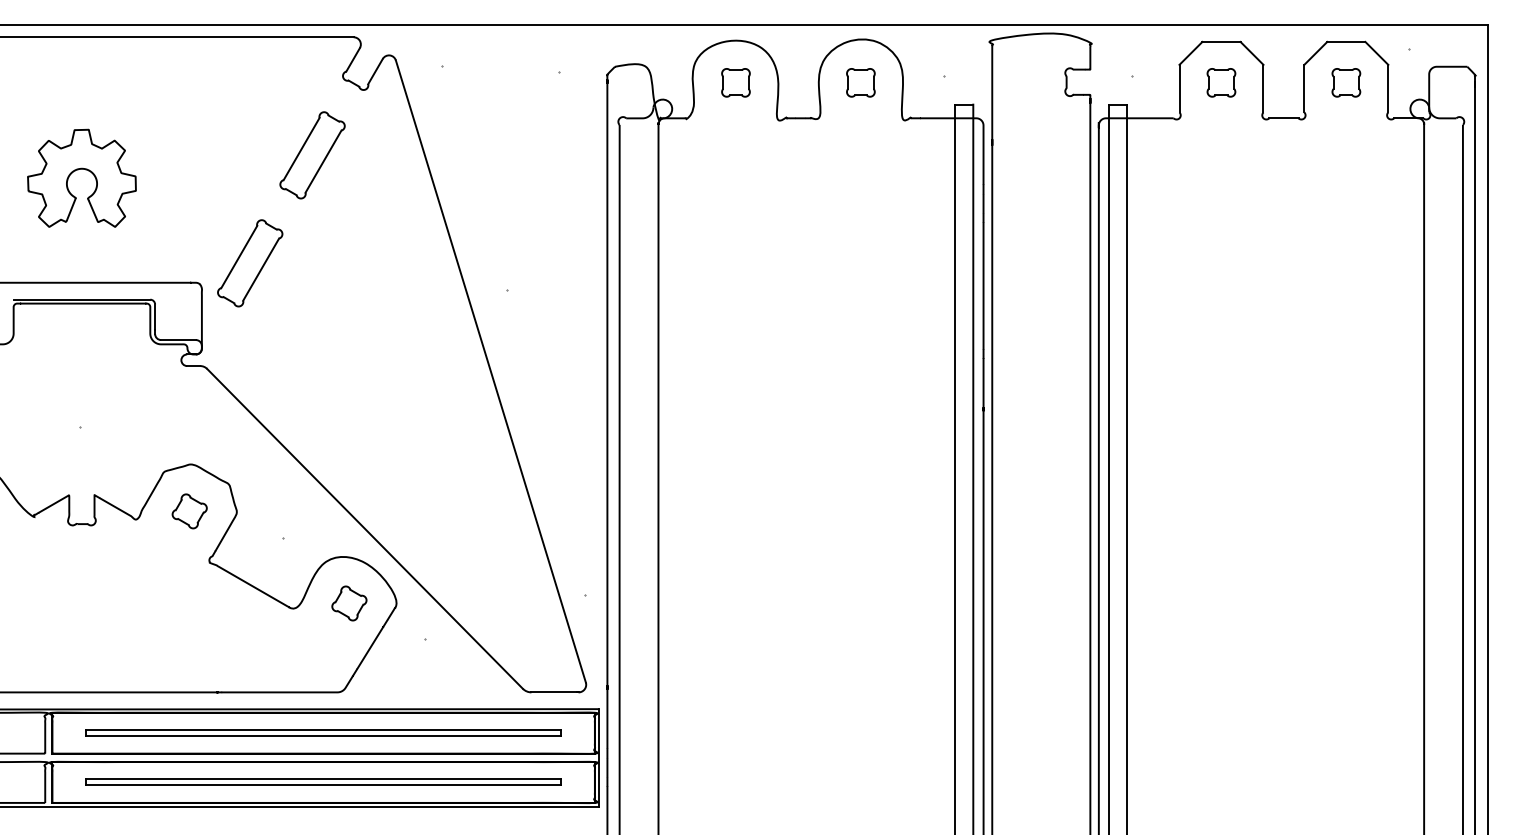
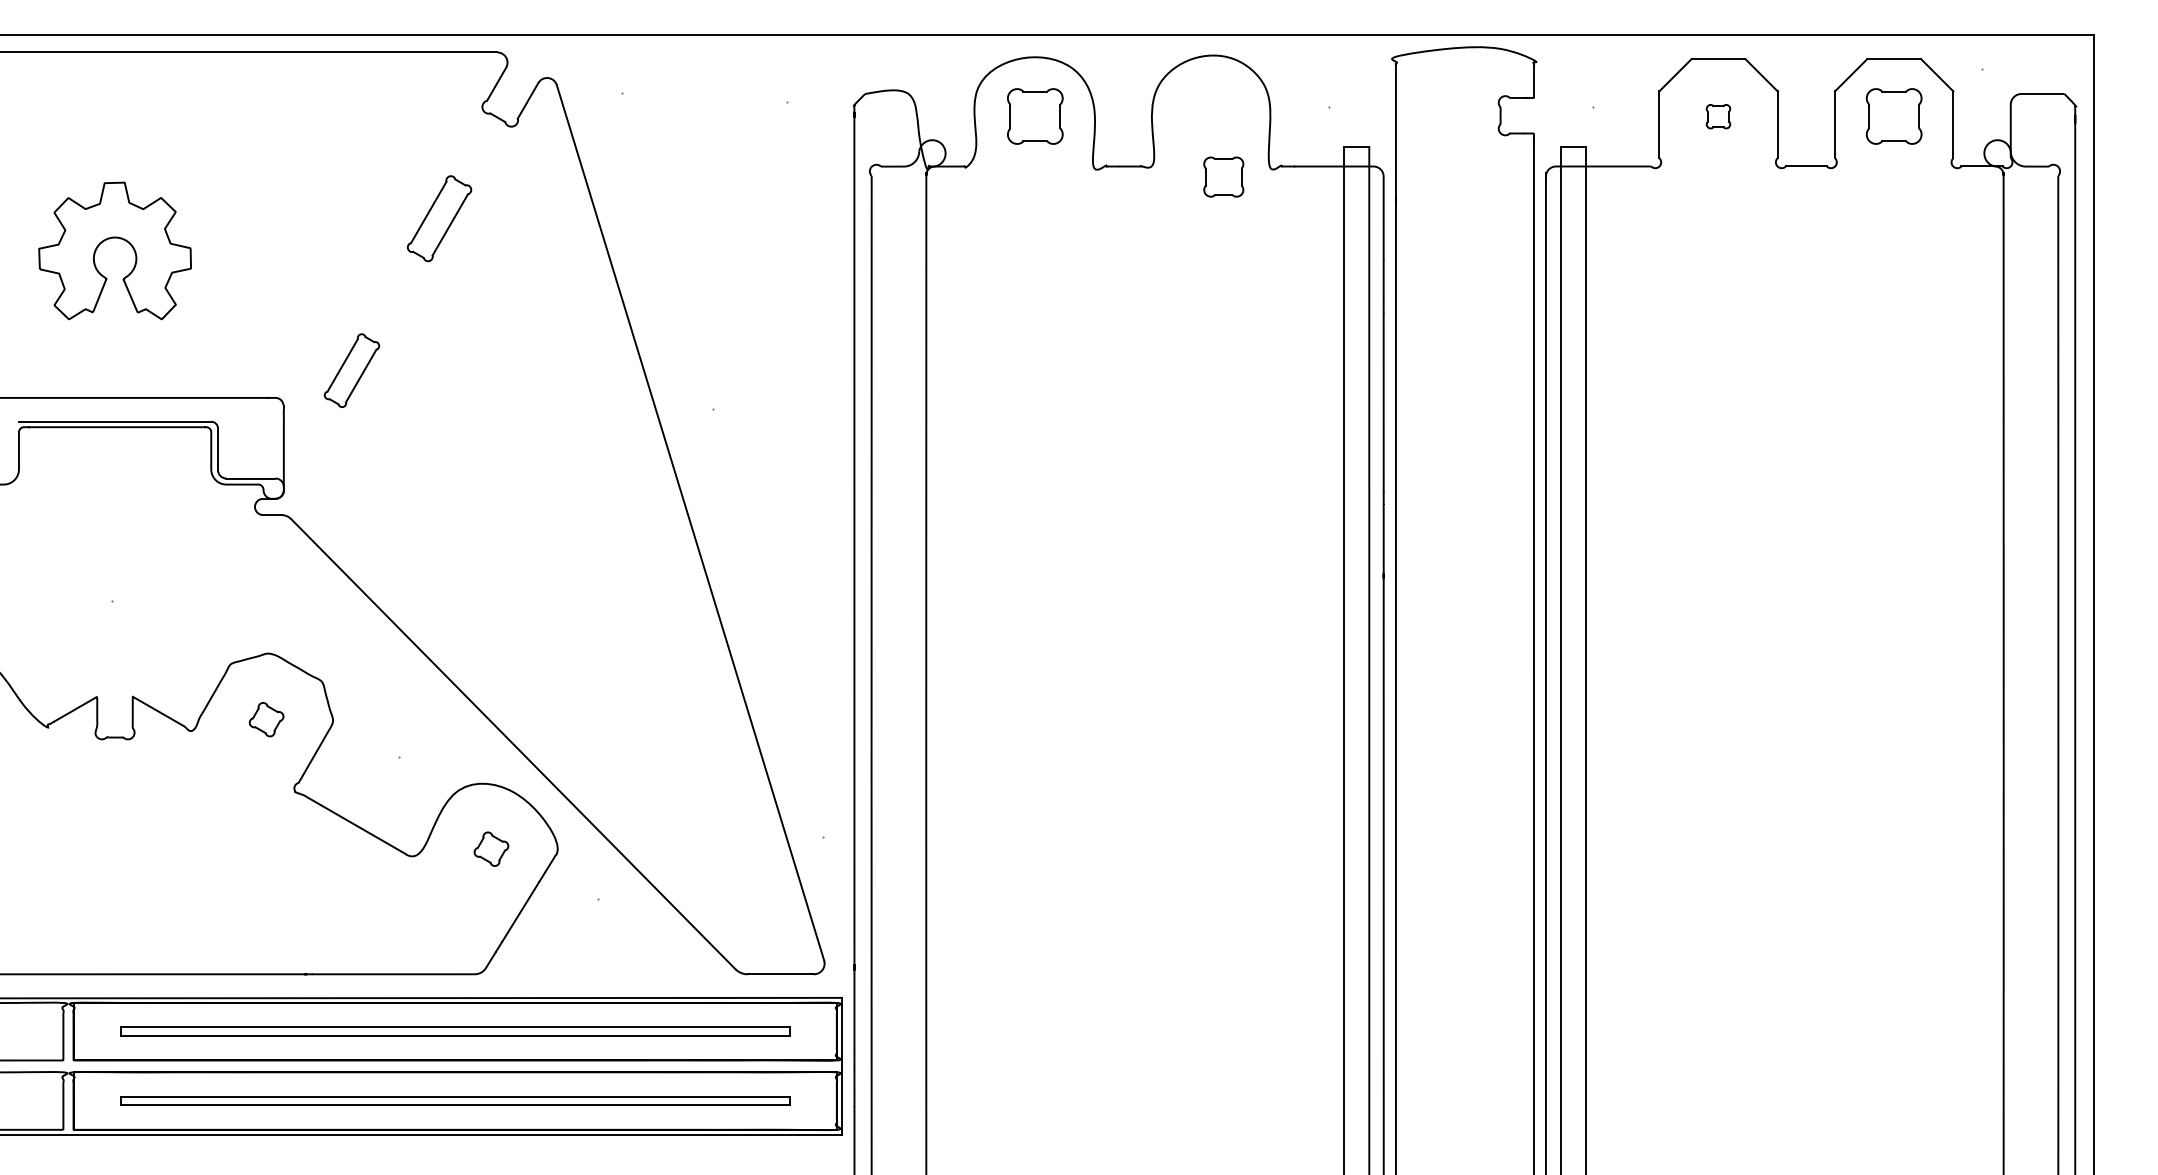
part: (735, 82) -> (1034, 116), size x1.4
part: (860, 82) -> (1223, 176), moved
part: (1221, 82) -> (1718, 116), size x0.6
part: (1346, 82) -> (1894, 116), size x1.4
part: (312, 155) -> (439, 218), size x0.7
part: (250, 263) -> (352, 370), size x0.6
part: (189, 511) -> (266, 719), size x0.7
part: (349, 603) -> (491, 849), size x0.7

